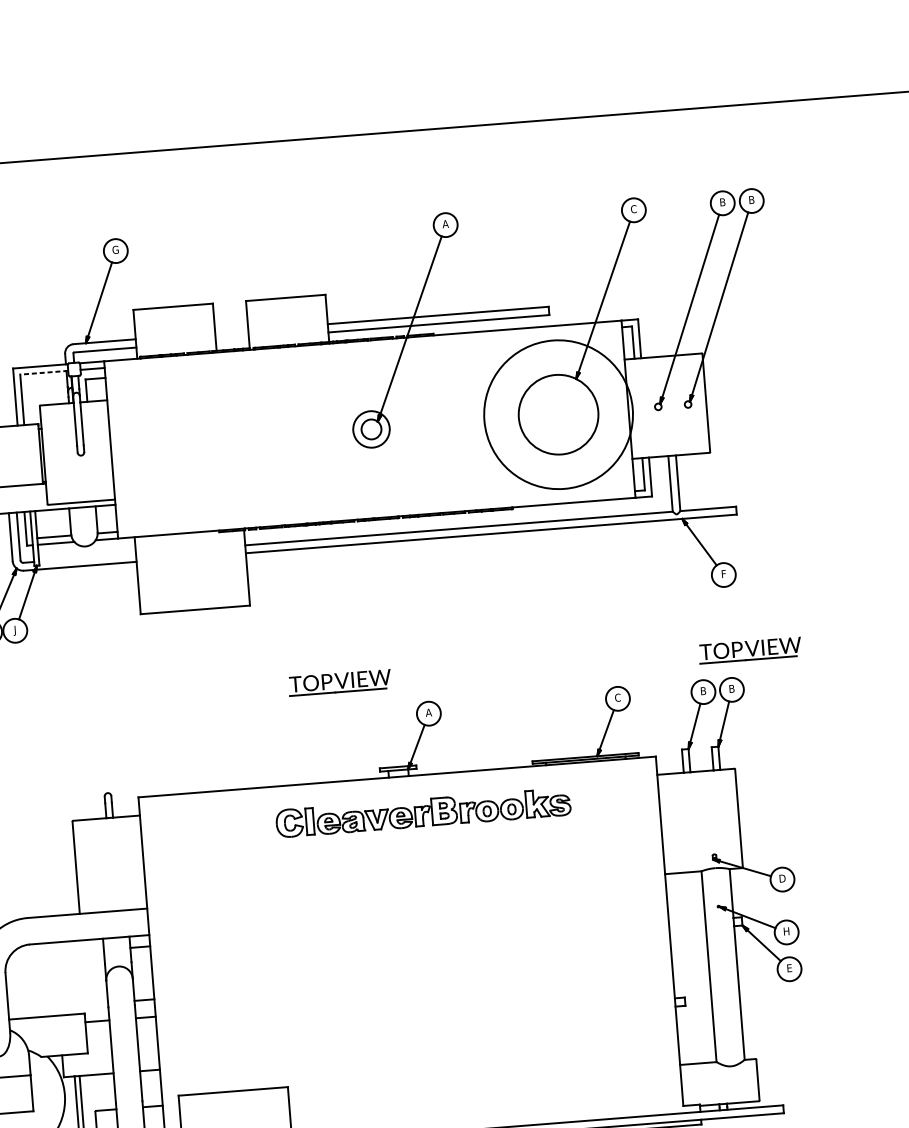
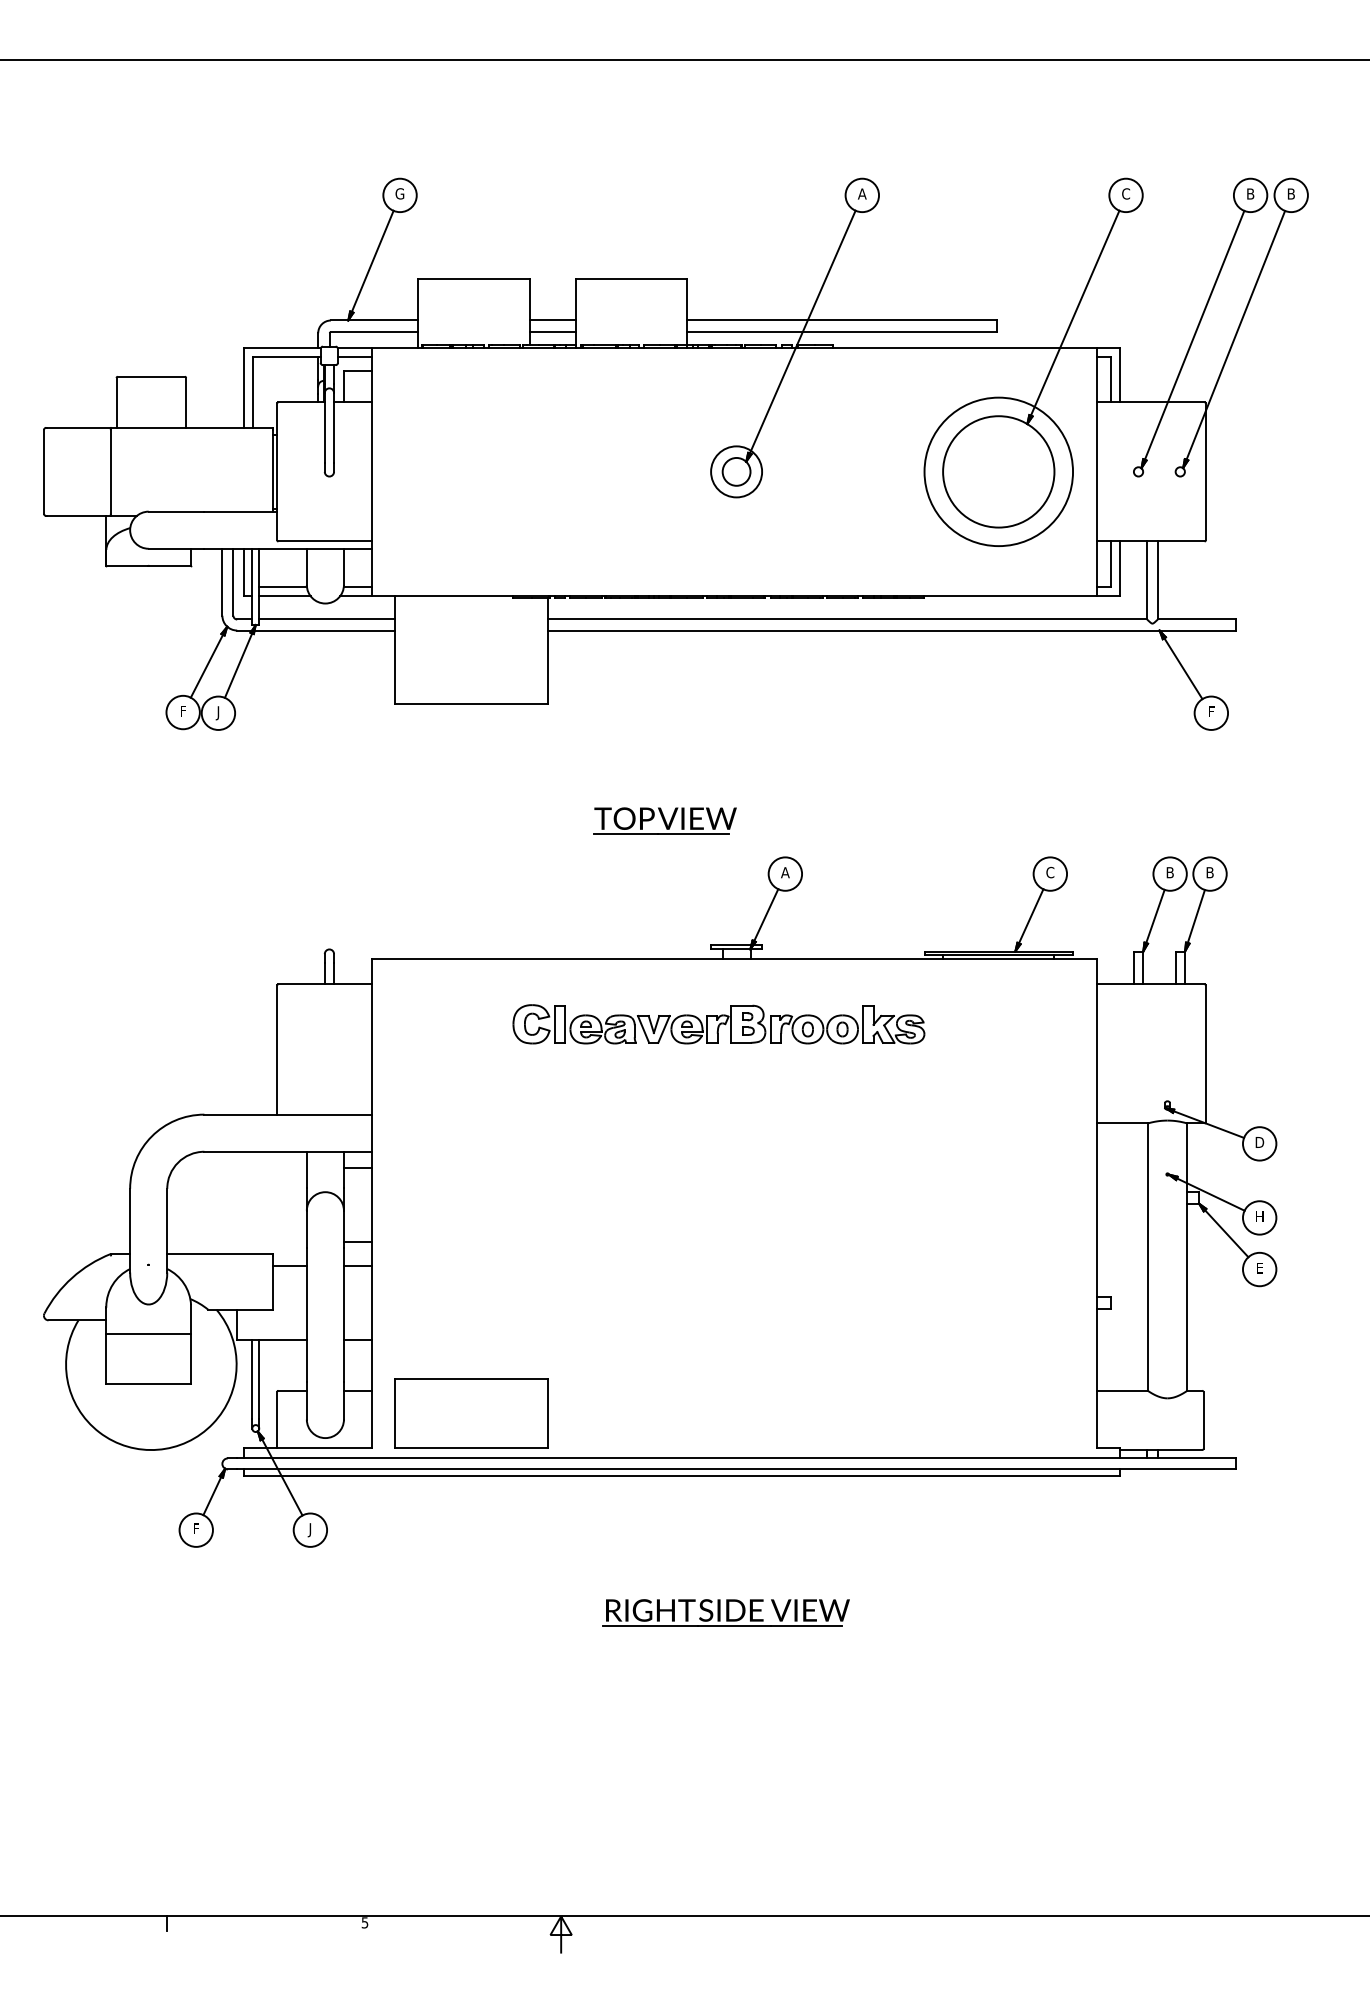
line: (231, 331) -> (552, 320), added
line: (232, 340) -> (552, 332), added
line: (44, 373) -> (287, 357), dashed -> solid
circle: (558, 414) -> (998, 471), size x0.71
line: (87, 557) -> (326, 619), added
part: (749, 649) -> (1239, 820), removed
part: (423, 812) -> (718, 1024), moved

